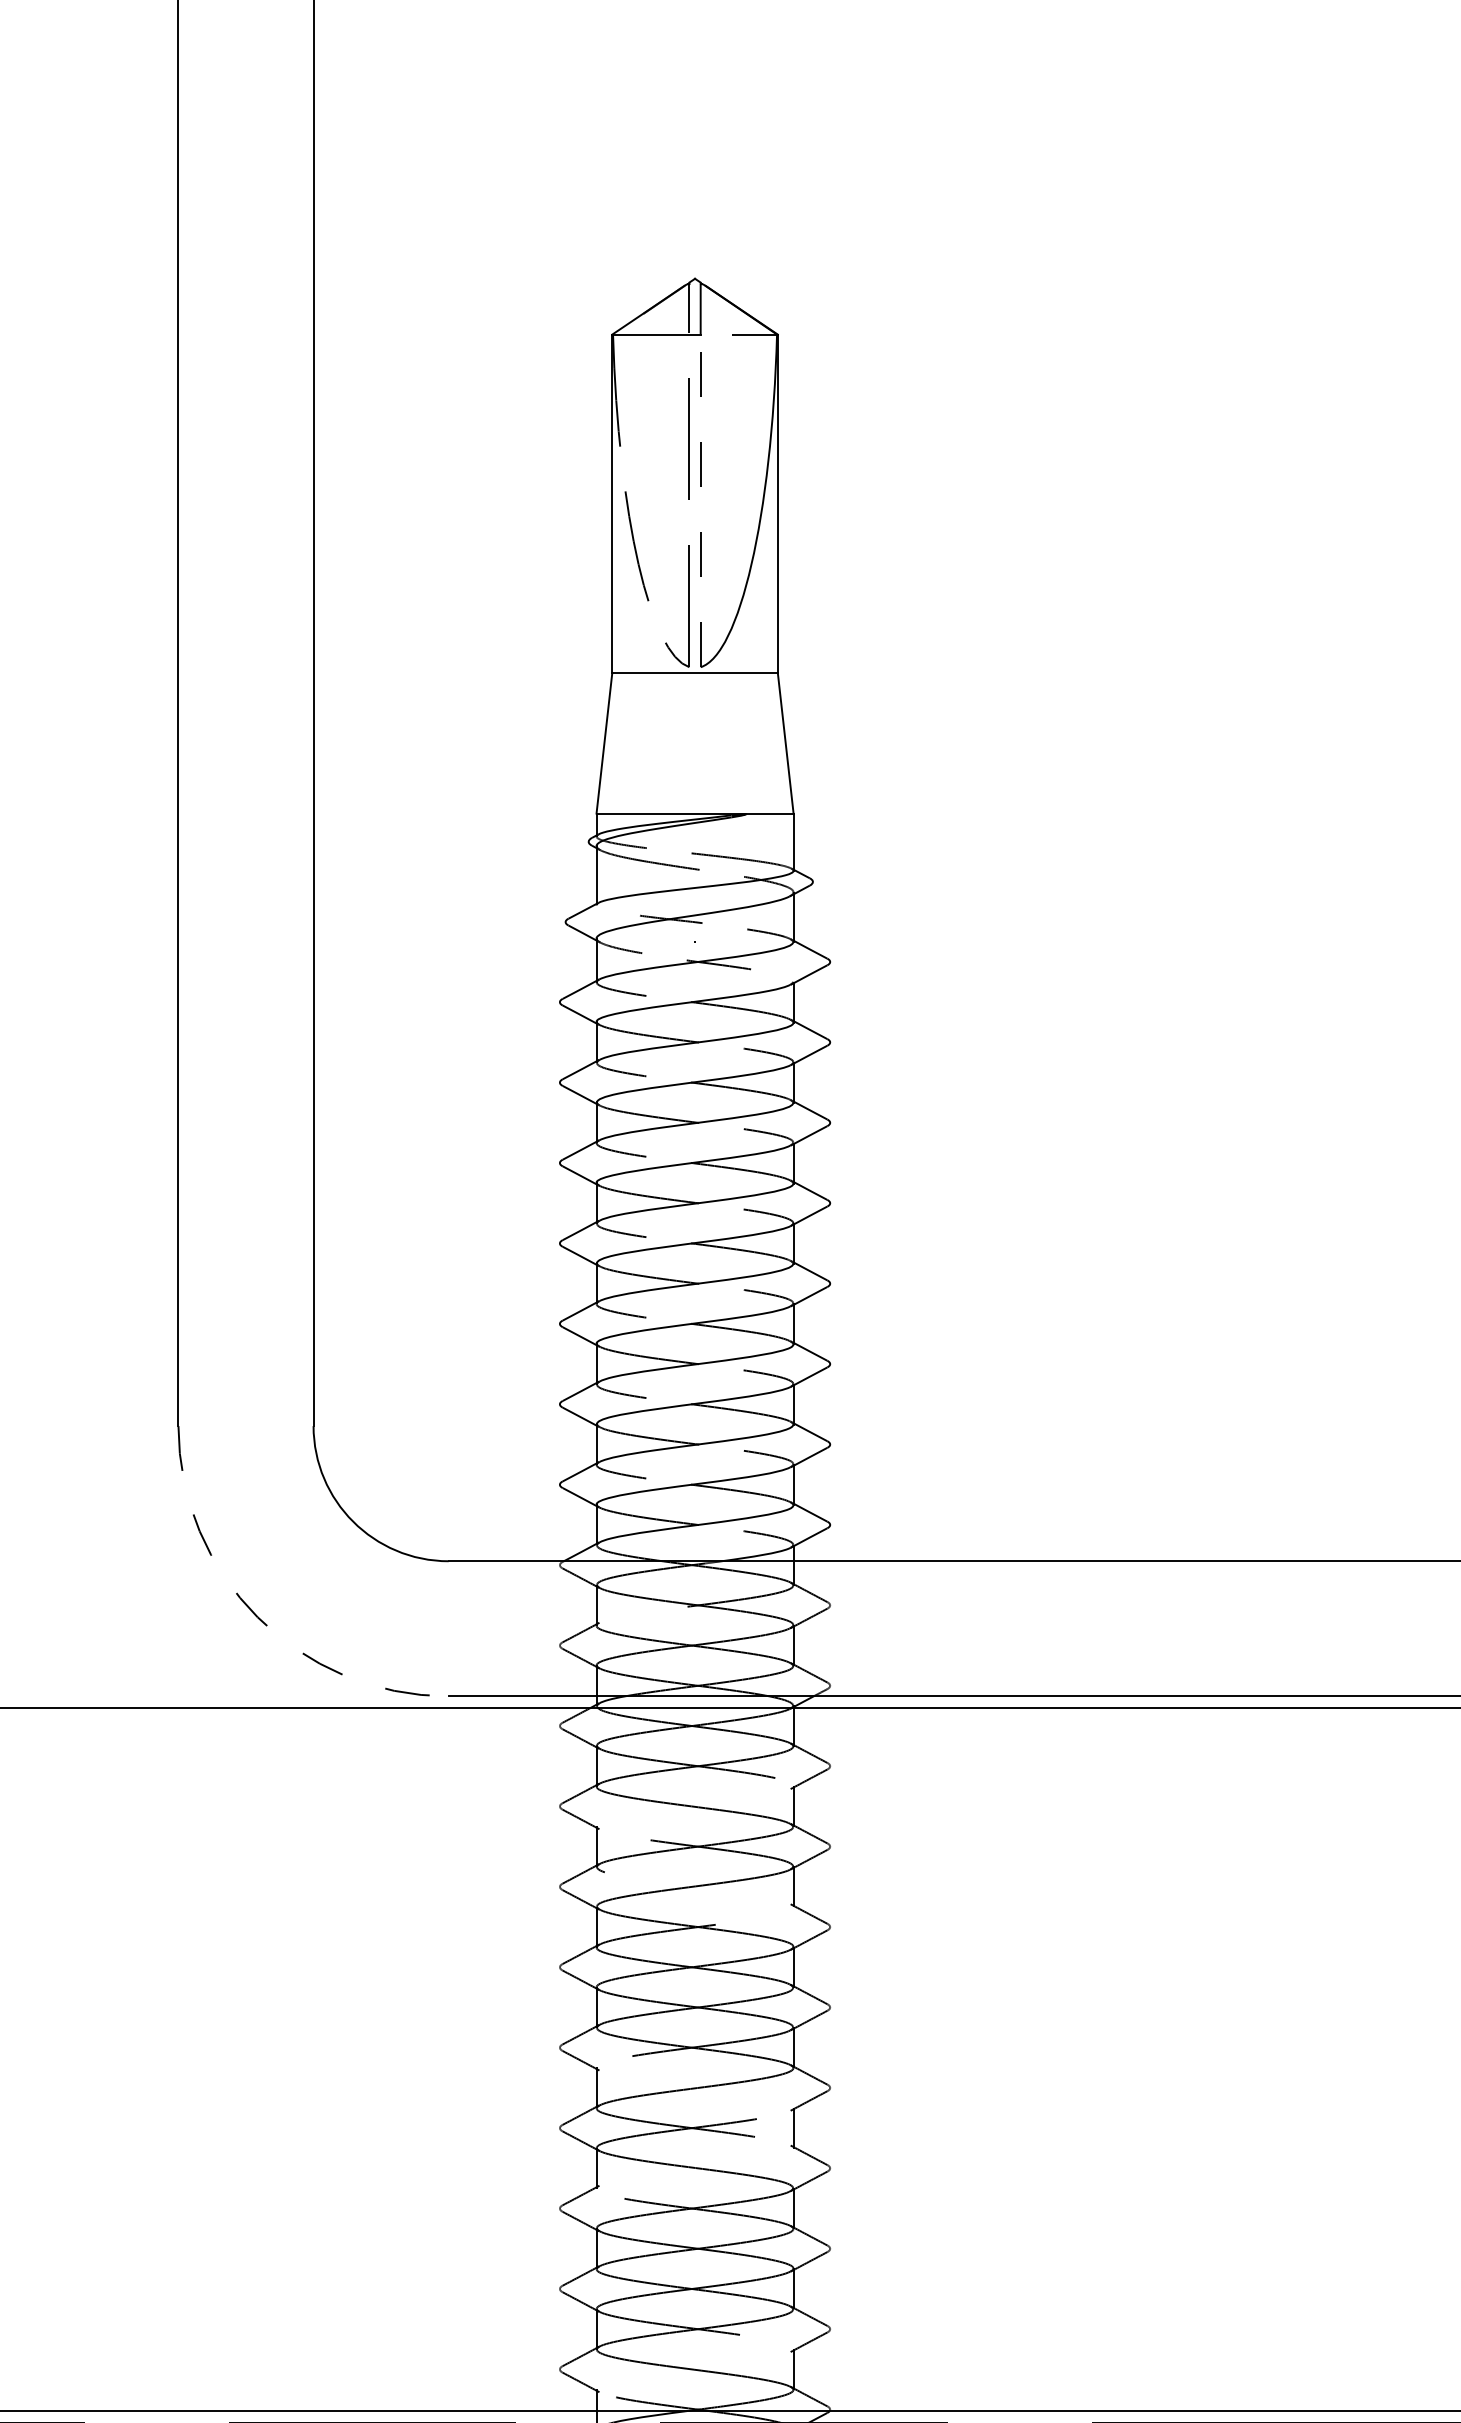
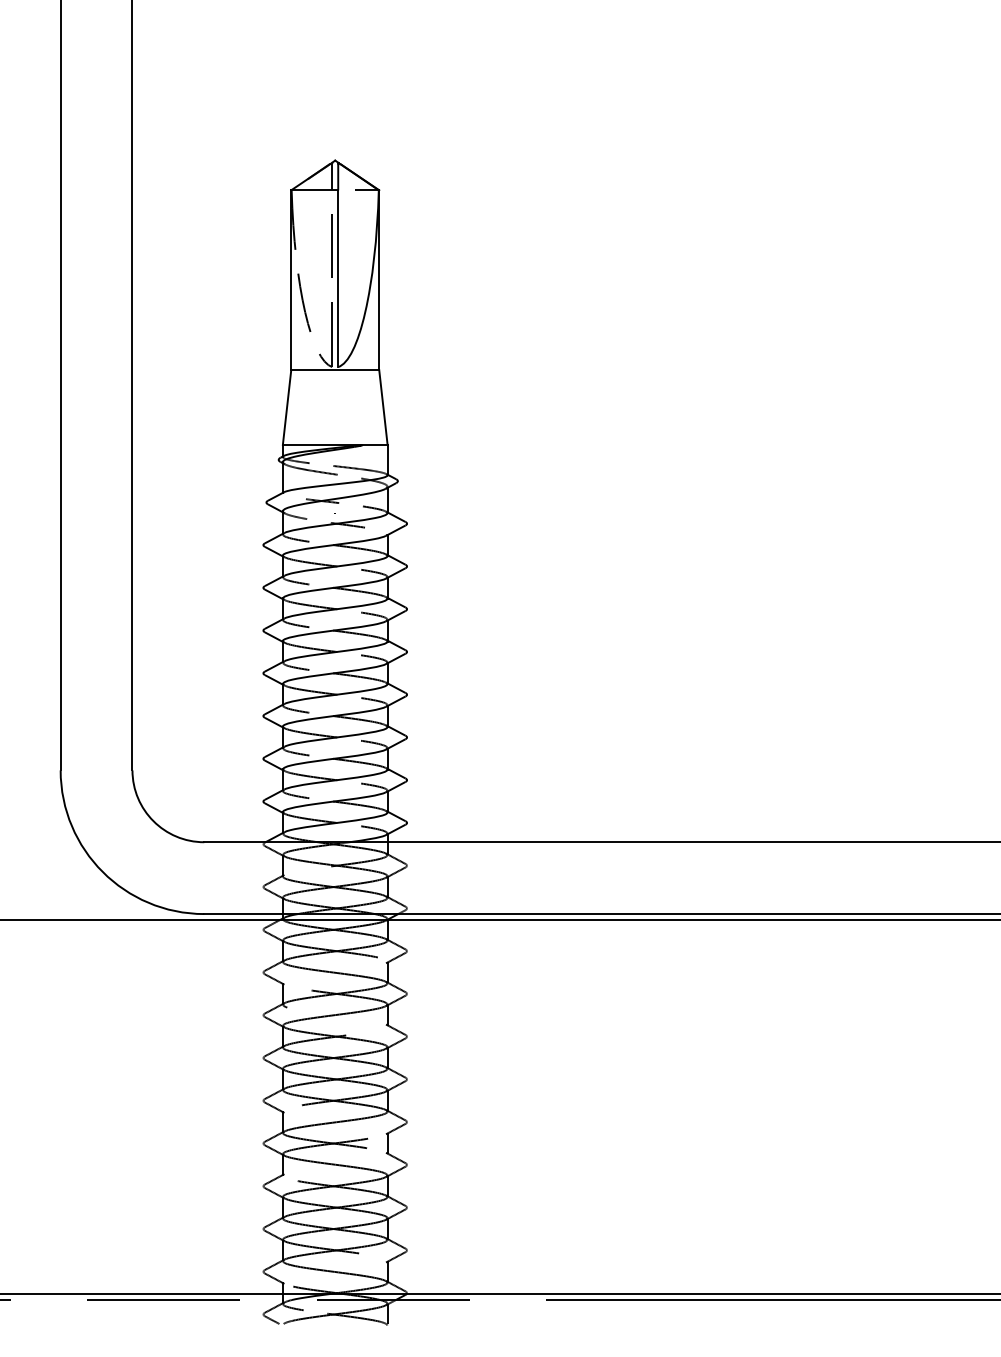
line: (701, 500) -> (338, 278), dashed -> solid
arc: (257, 1616) -> (102, 871), dashed -> solid

